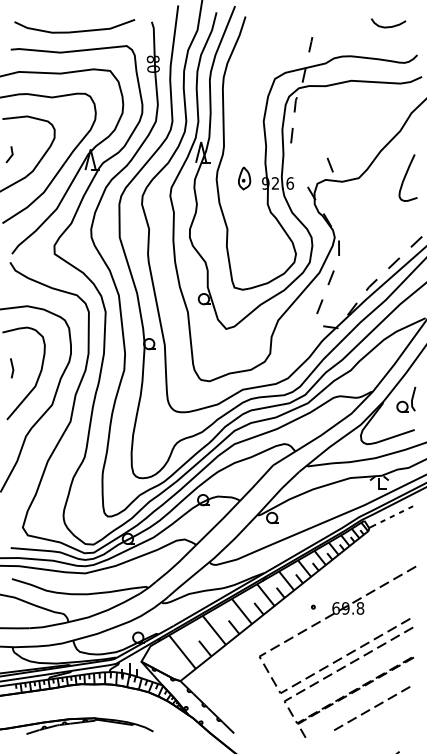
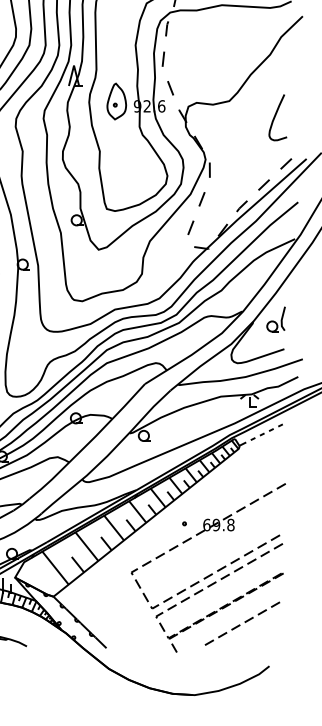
line: (329, 164) -> (169, 87), moved
curve: (406, 176) -> (276, 116), moved
part: (244, 178) -> (116, 101), size x1.67

